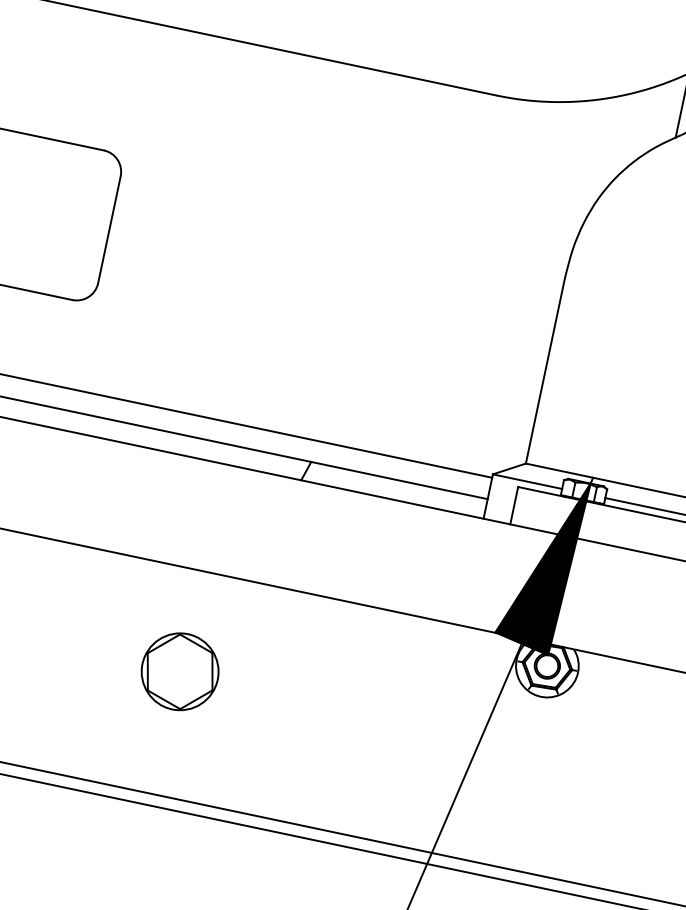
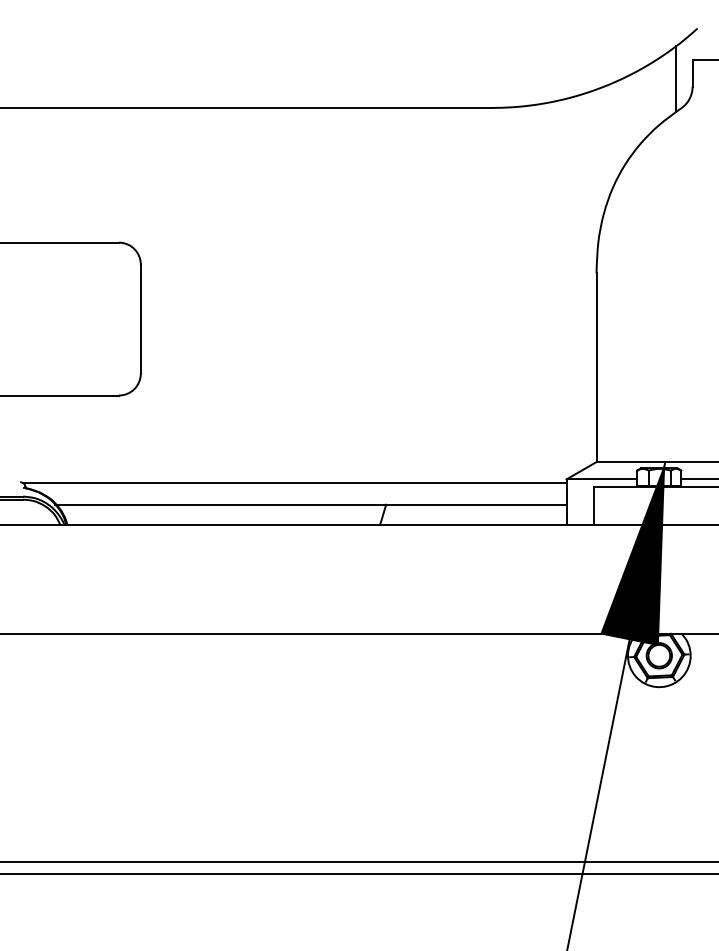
part: (179, 671) -> (300, 736), removed

